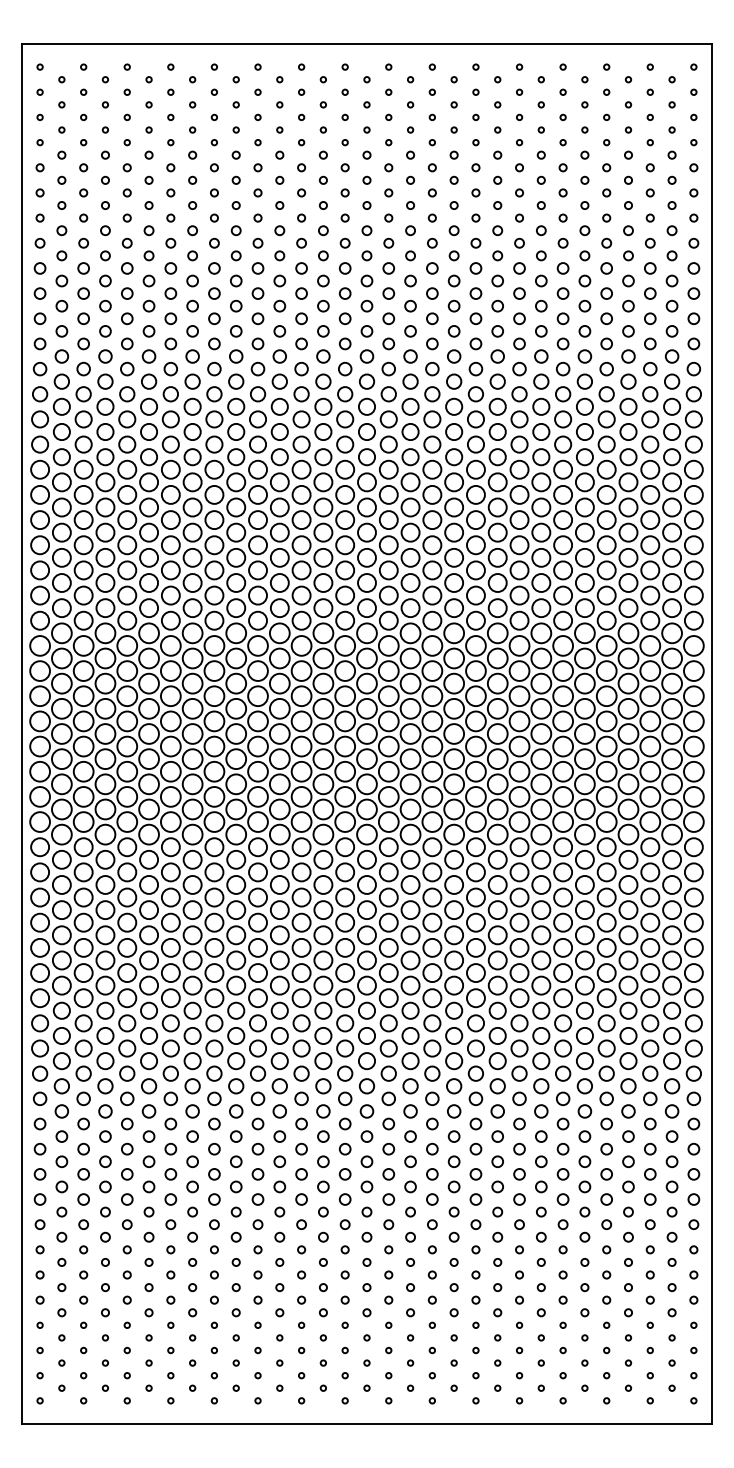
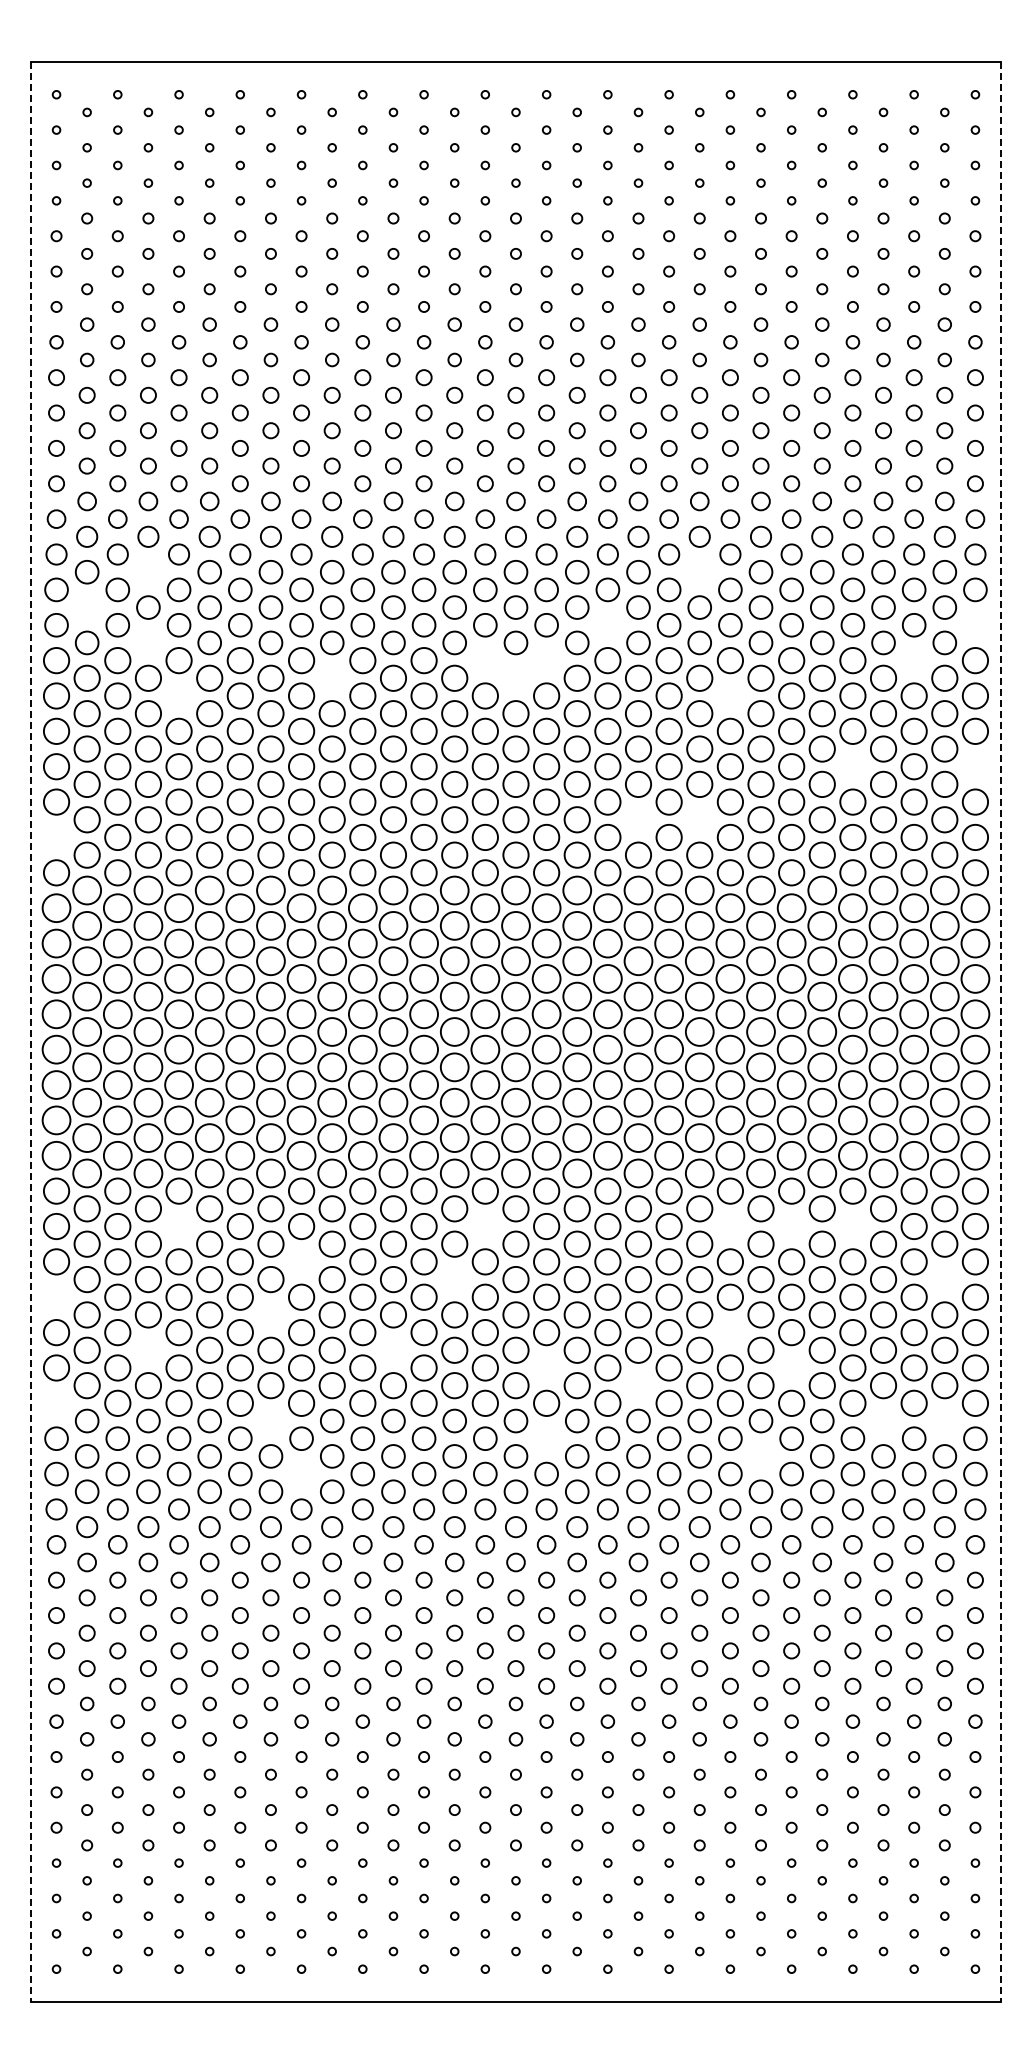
circle: (105, 407) -> (148, 572), removed
circle: (497, 407) -> (699, 572), removed
circle: (61, 431) -> (86, 607), removed
circle: (432, 444) -> (607, 625), removed
circle: (693, 444) -> (975, 625), removed
circle: (105, 456) -> (148, 642), removed
circle: (649, 469) -> (913, 660), removed
part: (366, 476) -> (515, 669), removed
circle: (235, 481) -> (331, 677), removed
circle: (126, 494) -> (178, 695), removed
circle: (518, 494) -> (729, 695), removed
circle: (606, 545) -> (852, 766), removed
circle: (693, 545) -> (974, 766), removed
circle: (454, 582) -> (638, 819), removed
circle: (497, 582) -> (699, 819), removed
circle: (40, 595) -> (56, 837), removed
line: (21, 734) -> (30, 1032), solid -> dashed
line: (712, 734) -> (1001, 1032), solid -> dashed
circle: (126, 872) -> (178, 1226), removed
circle: (344, 872) -> (484, 1226), removed
circle: (518, 872) -> (729, 1226), removed
circle: (563, 872) -> (791, 1226), removed
circle: (606, 872) -> (852, 1226), removed
circle: (214, 897) -> (301, 1261), removed
circle: (323, 910) -> (454, 1279), removed
circle: (671, 910) -> (944, 1279), removed
circle: (40, 922) -> (56, 1296), removed
circle: (192, 934) -> (270, 1314), removed
circle: (518, 947) -> (729, 1332), removed
circle: (104, 959) -> (147, 1349), removed
circle: (279, 959) -> (393, 1349), removed
circle: (388, 972) -> (546, 1367), removed
circle: (563, 972) -> (791, 1367), removed
circle: (454, 985) -> (638, 1385), removed
circle: (40, 997) -> (56, 1402), removed
circle: (192, 1010) -> (270, 1420), removed
circle: (628, 1010) -> (883, 1420), removed
circle: (671, 1010) -> (944, 1420), removed
circle: (388, 1023) -> (546, 1438), removed
circle: (540, 1036) -> (760, 1456), removed
circle: (214, 1048) -> (301, 1473), removed

